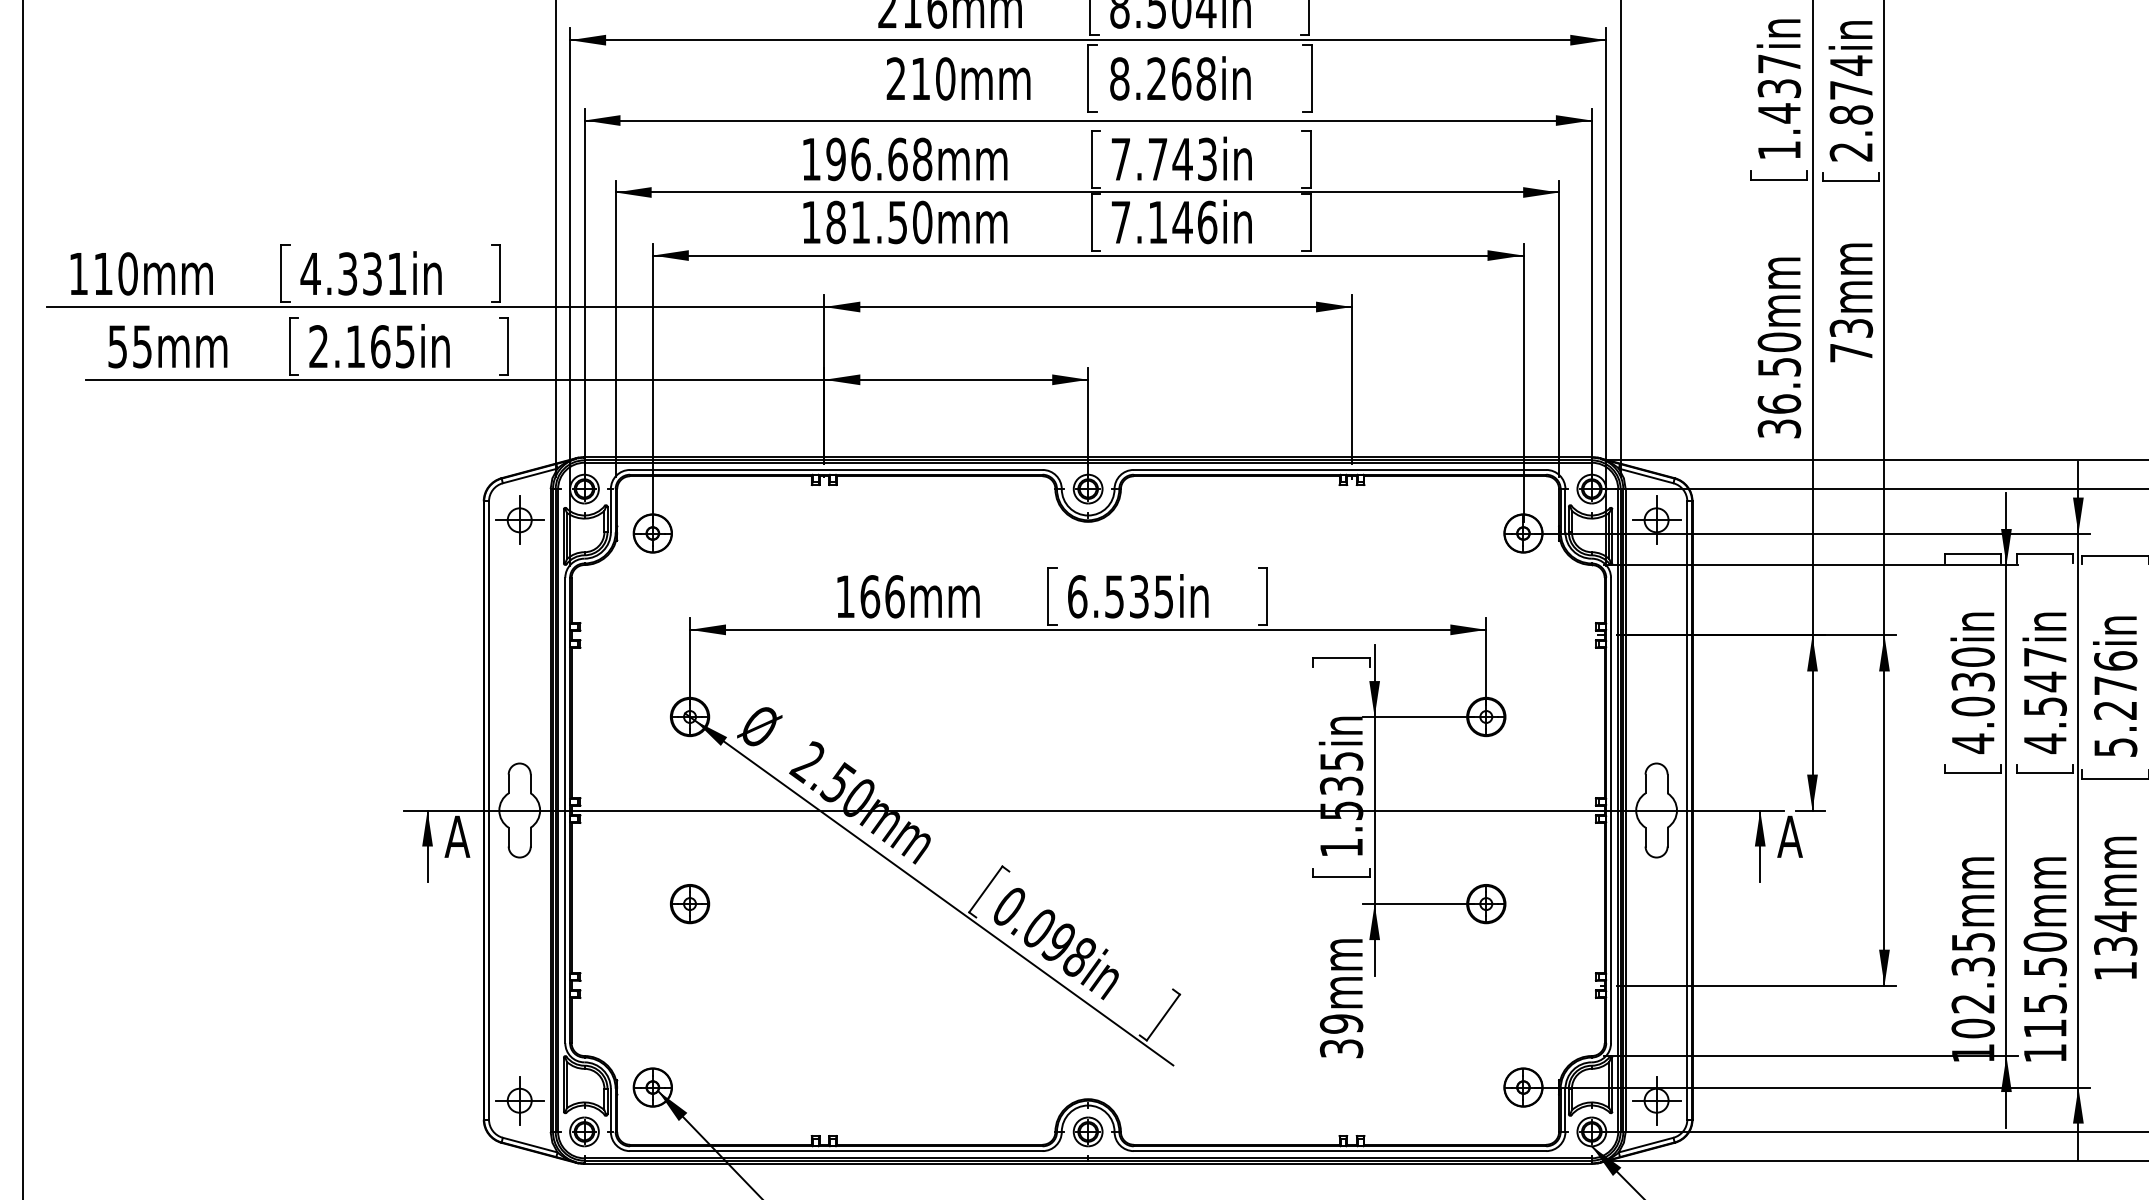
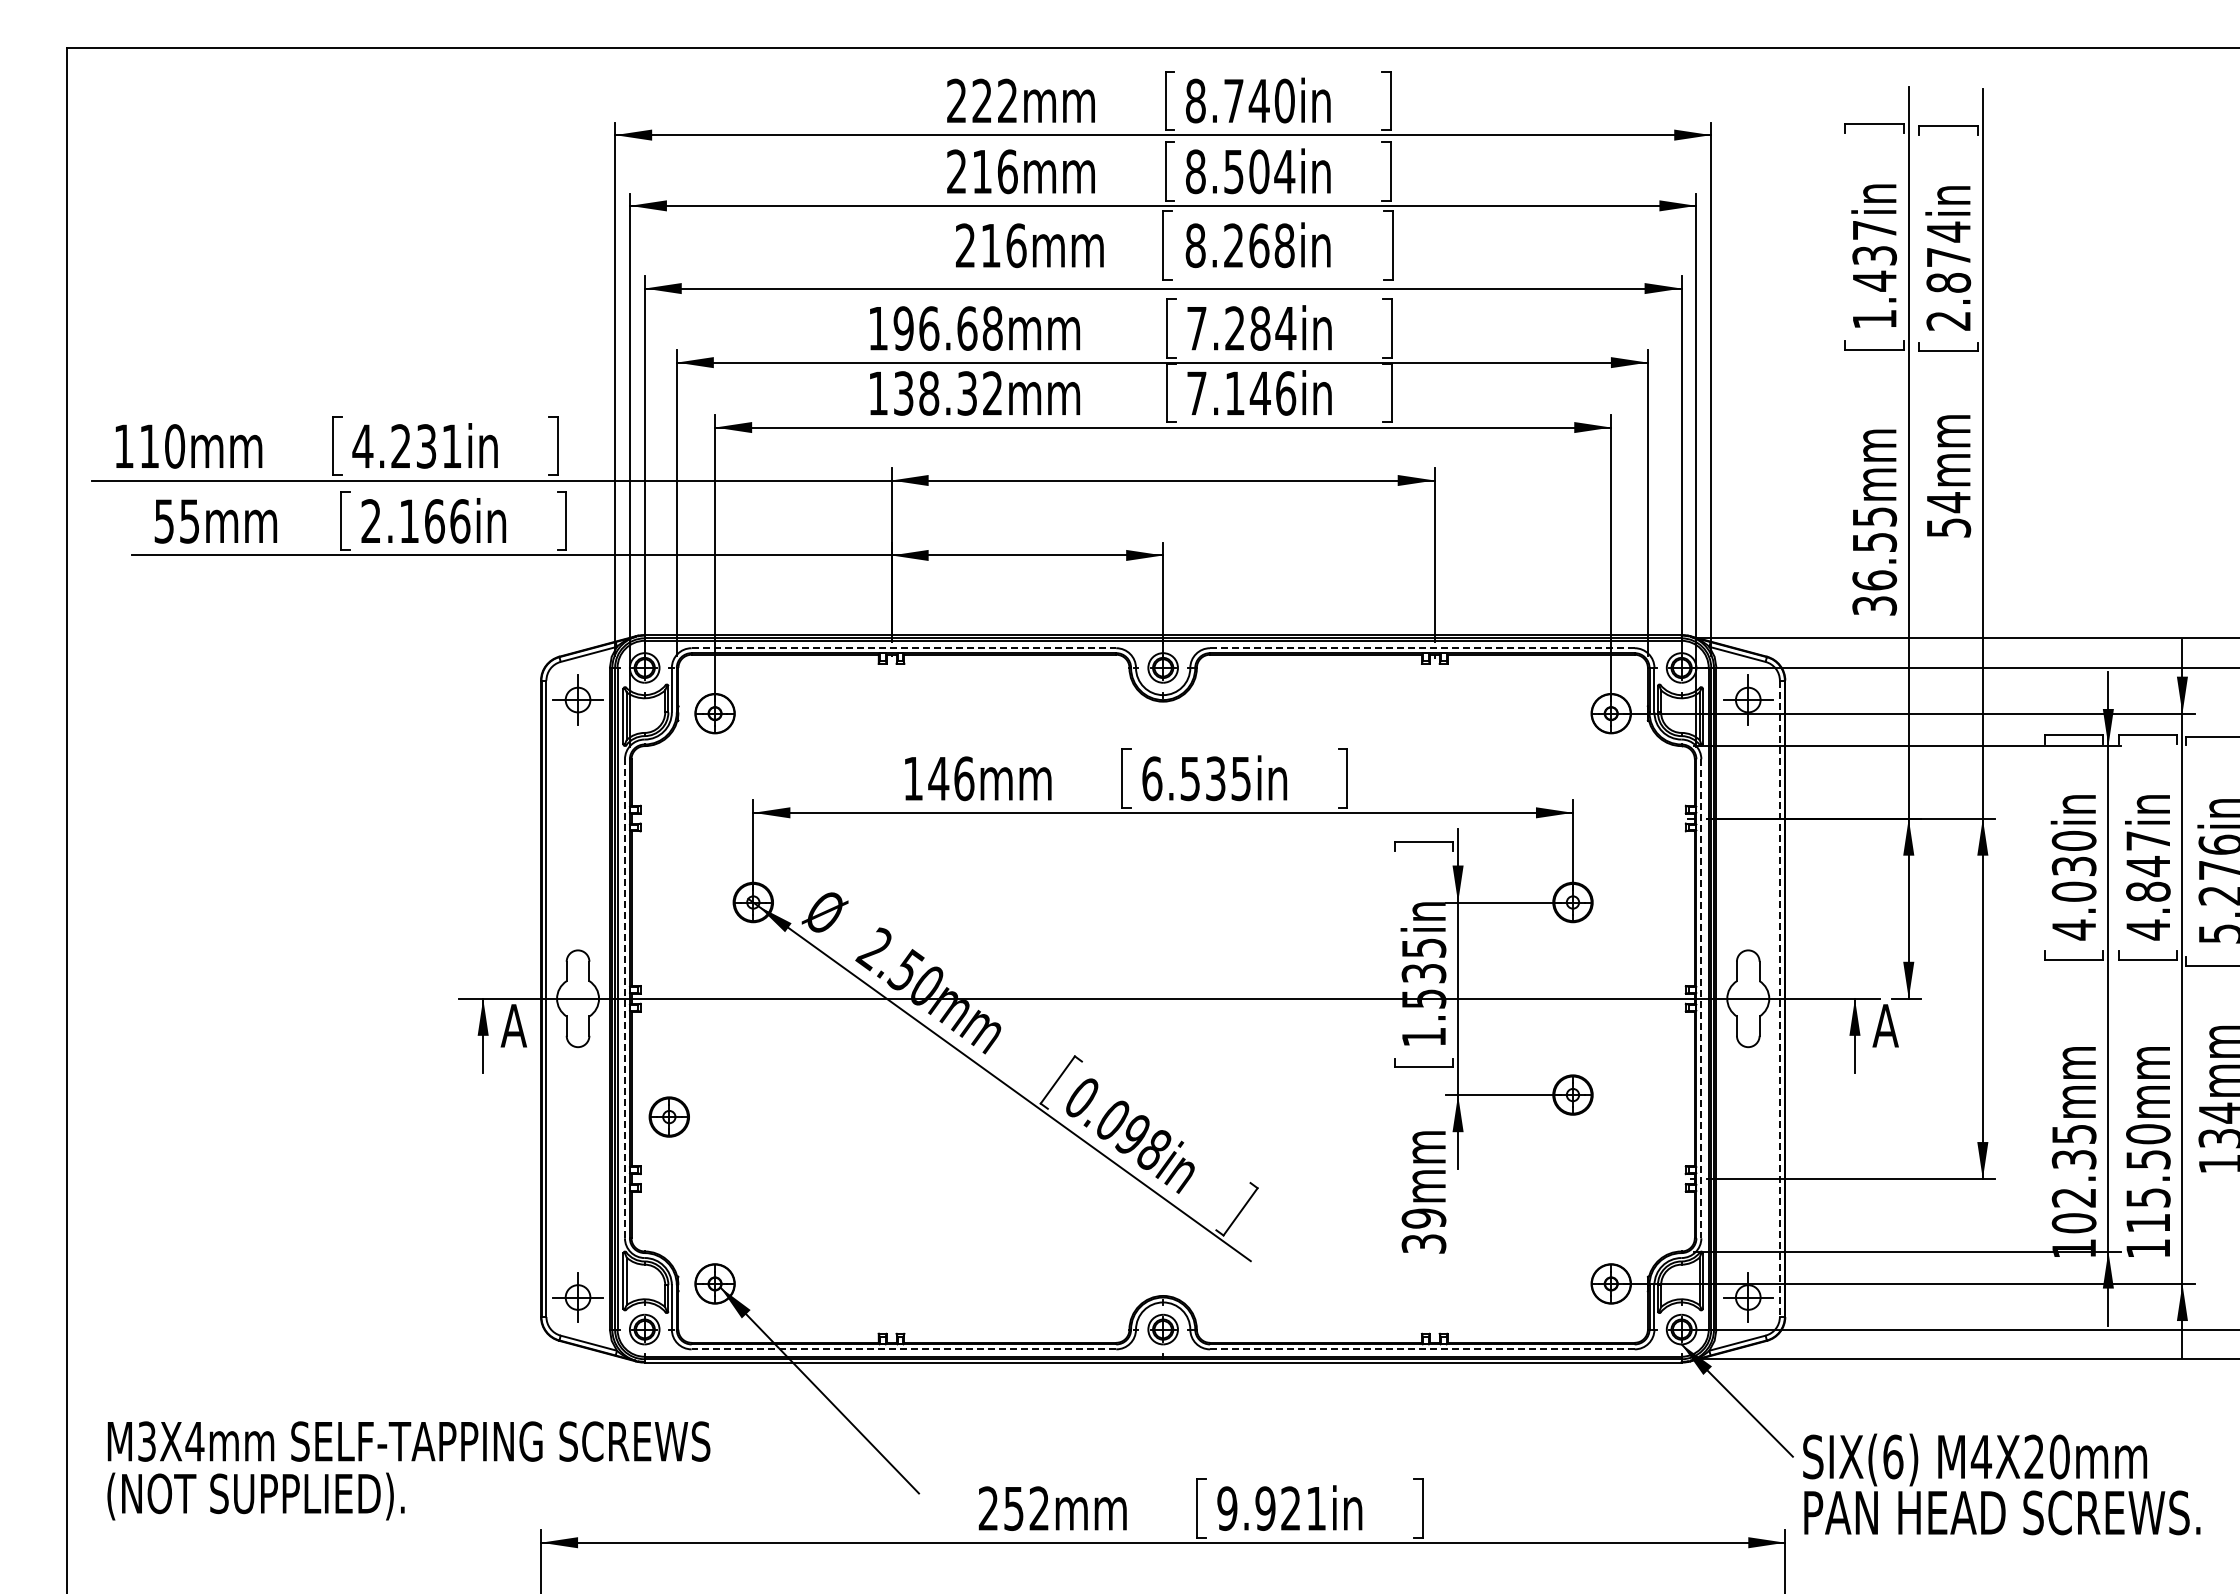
text: (945, 78) -> (1016, 245), 210mm -> 216mm
text: (1182, 159) -> (1260, 328), 7.743in -> 7.284in
text: (878, 222) -> (947, 393), 181.50mm -> 138.32mm
text: (347, 273) -> (400, 446), 4.331in -> 4.231in
text: (1851, 340) -> (1948, 514), 73mm -> 54mm
text: (1779, 341) -> (1874, 516), 36.50mm -> 36.55mm
text: (405, 346) -> (460, 521), 2.165in -> 2.166in
line: (836, 470) -> (904, 648), solid -> dashed
line: (1340, 470) -> (1422, 648), solid -> dashed
text: (869, 596) -> (938, 778), 166mm -> 146mm
text: (2045, 706) -> (2148, 891), 4.547in -> 4.847in
line: (564, 810) -> (624, 998), solid -> dashed
line: (1611, 811) -> (1701, 999), solid -> dashed
line: (1686, 811) -> (1779, 999), solid -> dashed
part: (689, 903) -> (668, 1116), moved
line: (835, 1151) -> (903, 1349), solid -> dashed
line: (1339, 1151) -> (1421, 1349), solid -> dashed

